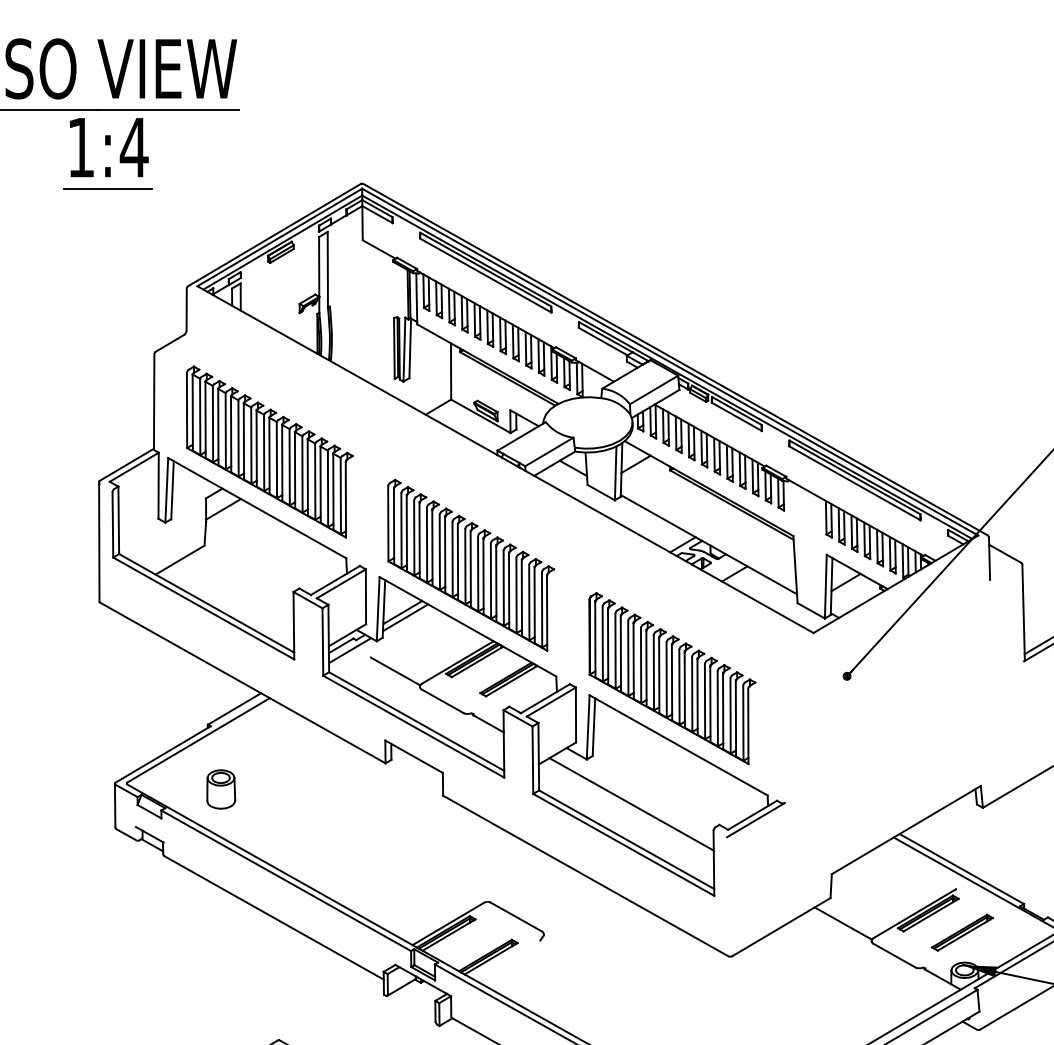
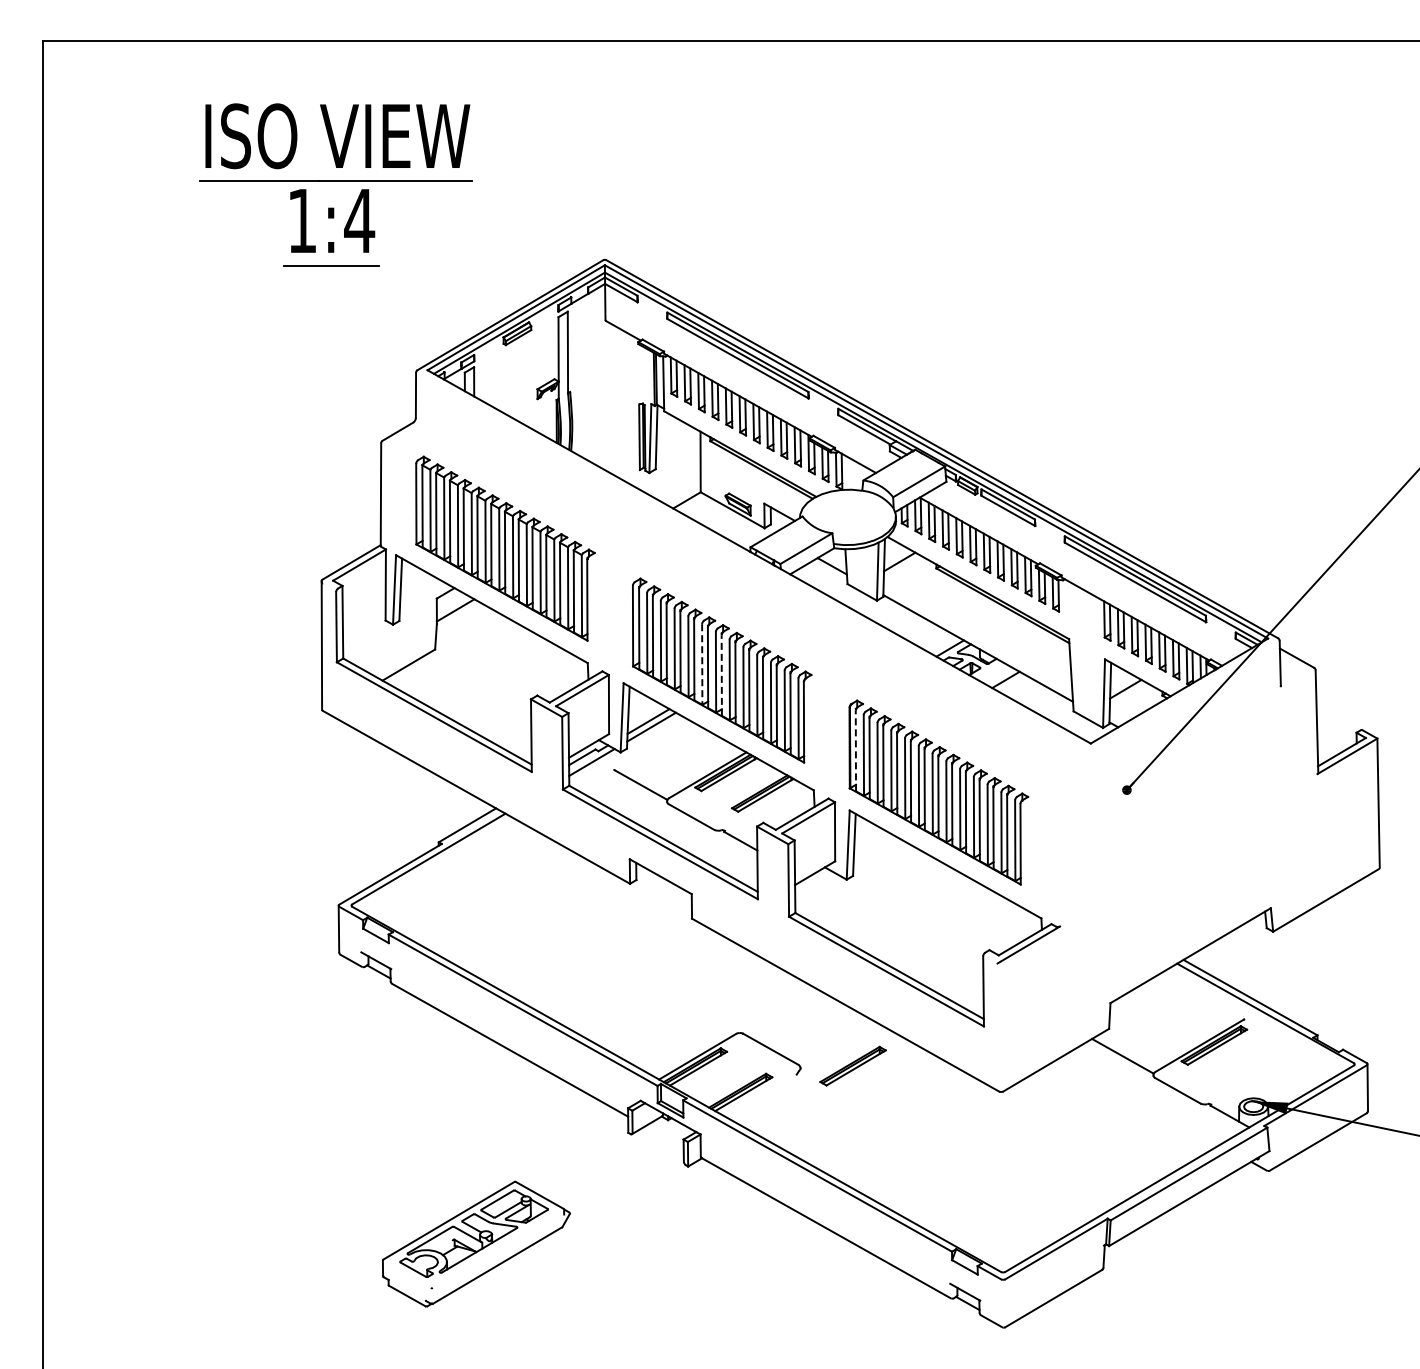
line: (452, 560) -> (702, 665), solid -> dashed
line: (470, 569) -> (721, 675), solid -> dashed
line: (594, 639) -> (855, 750), solid -> dashed
part: (221, 789) -> (453, 911), removed
line: (631, 803) -> (894, 927), removed
part: (961, 932) -> (852, 1065), moved

